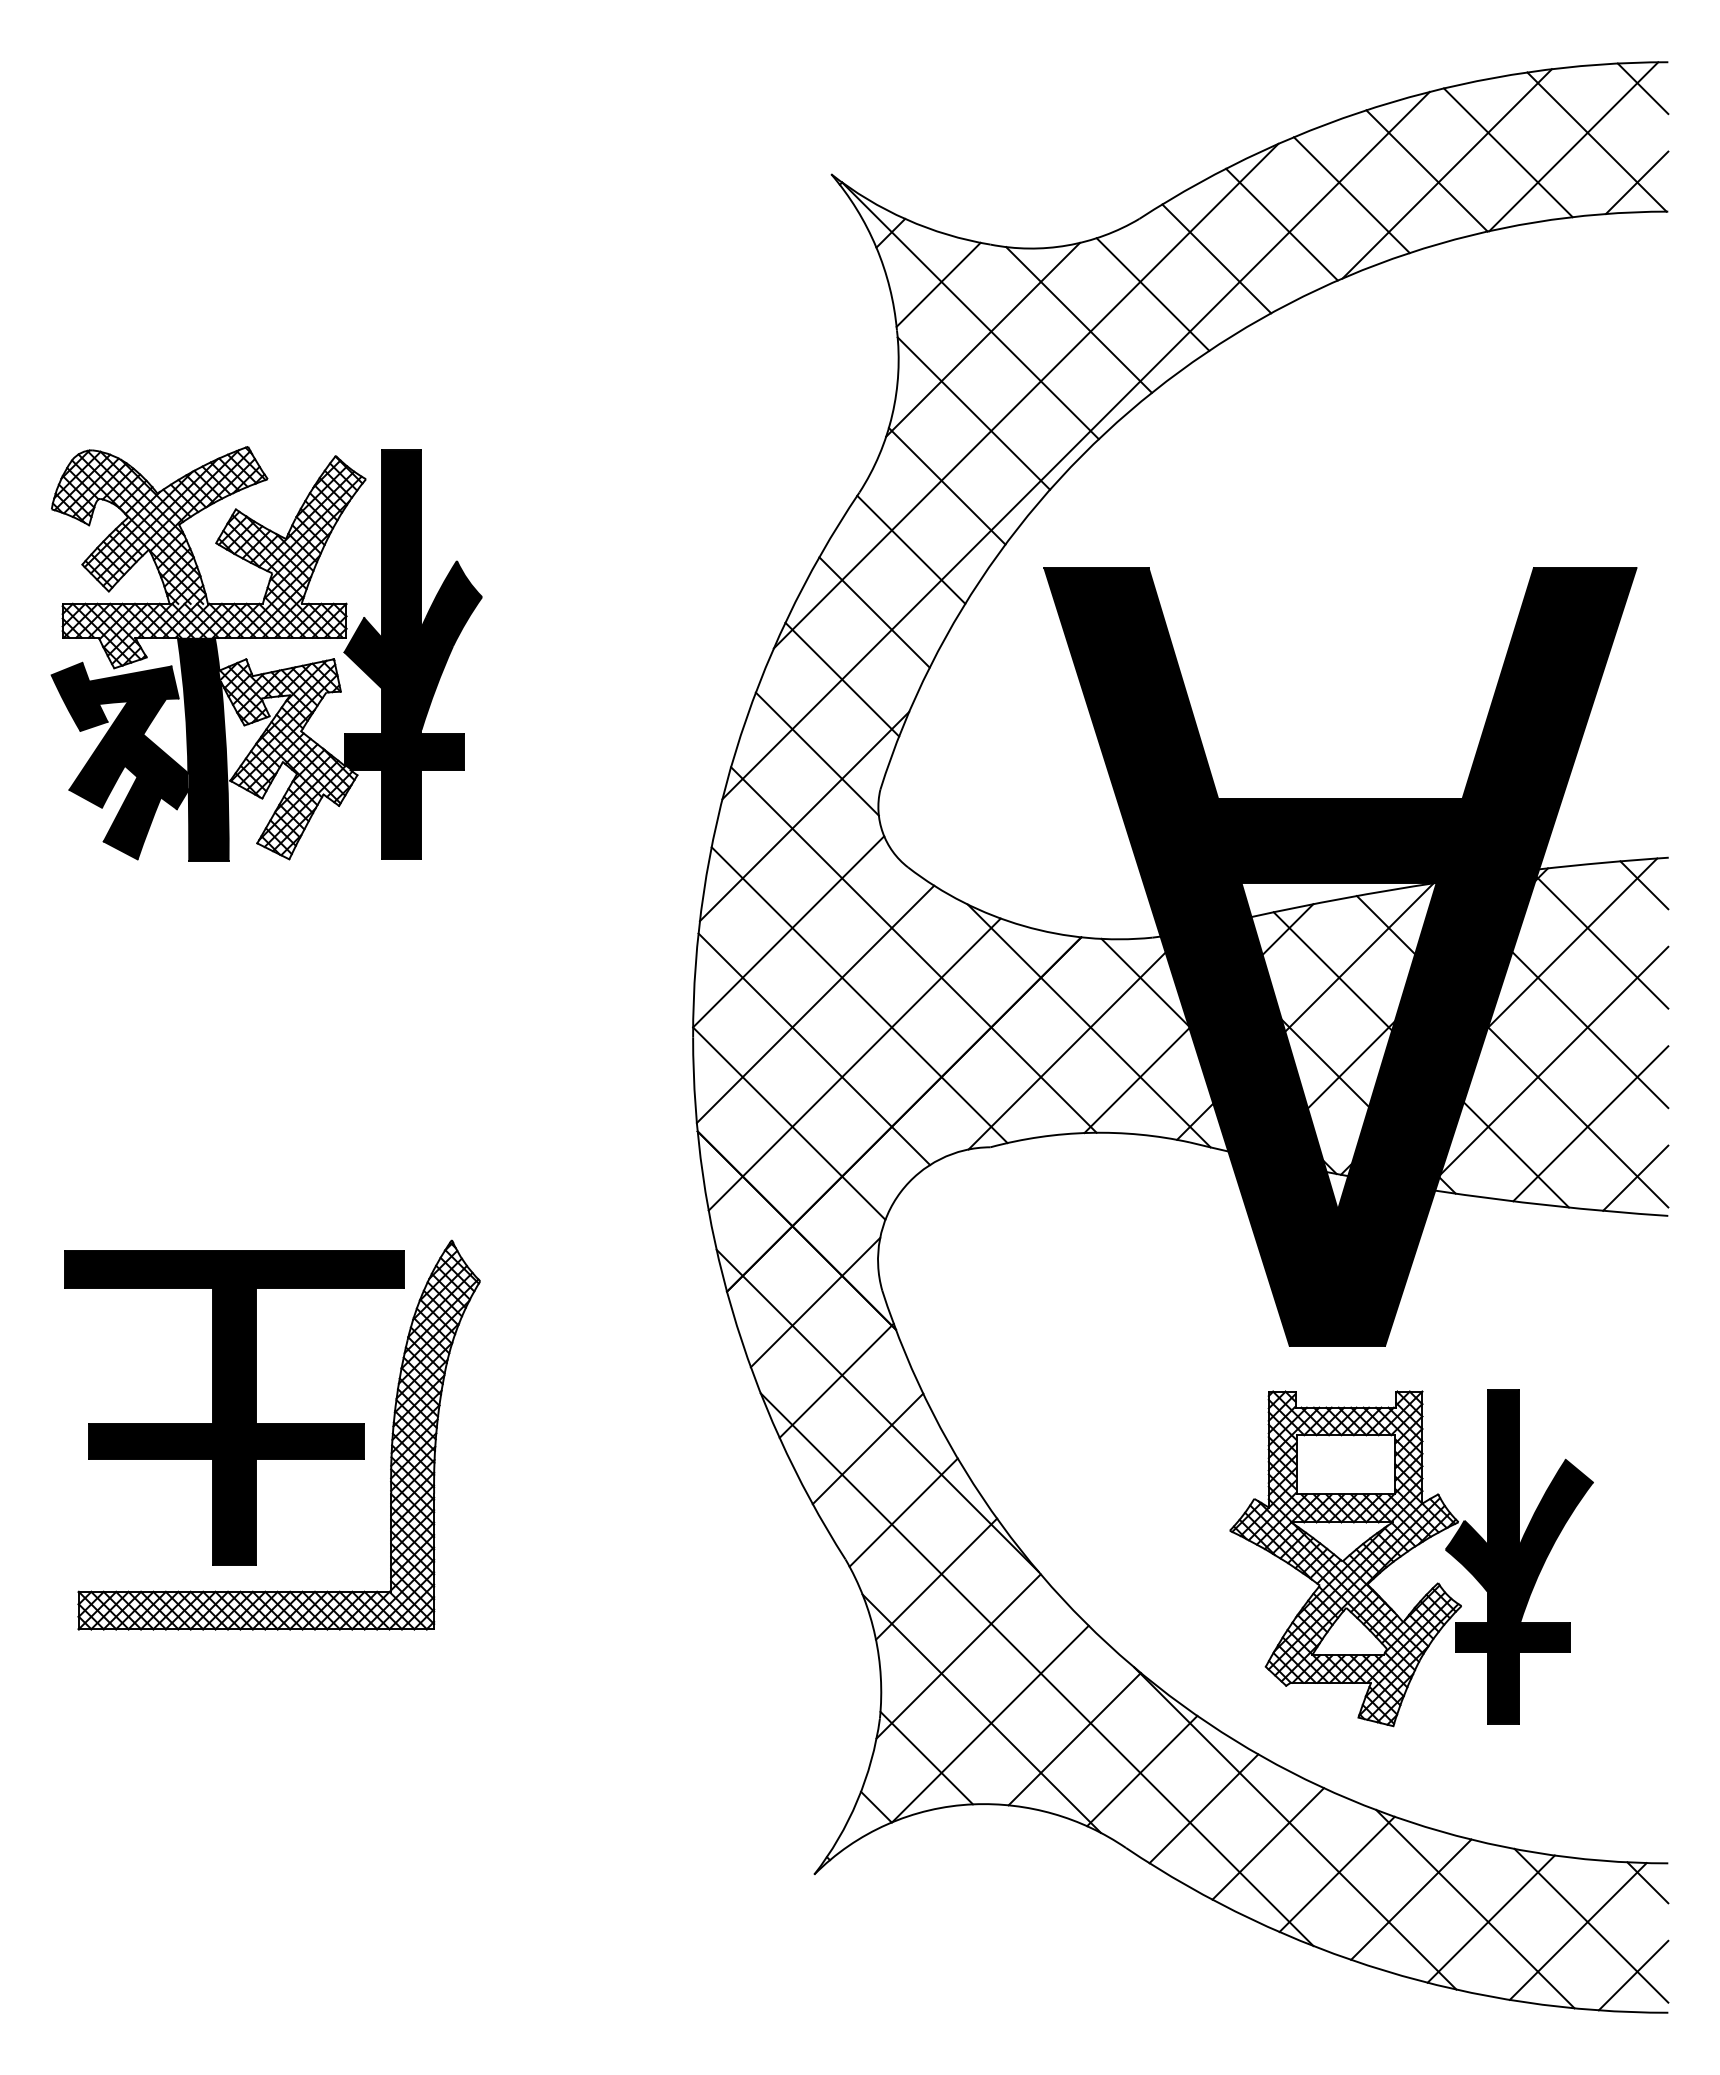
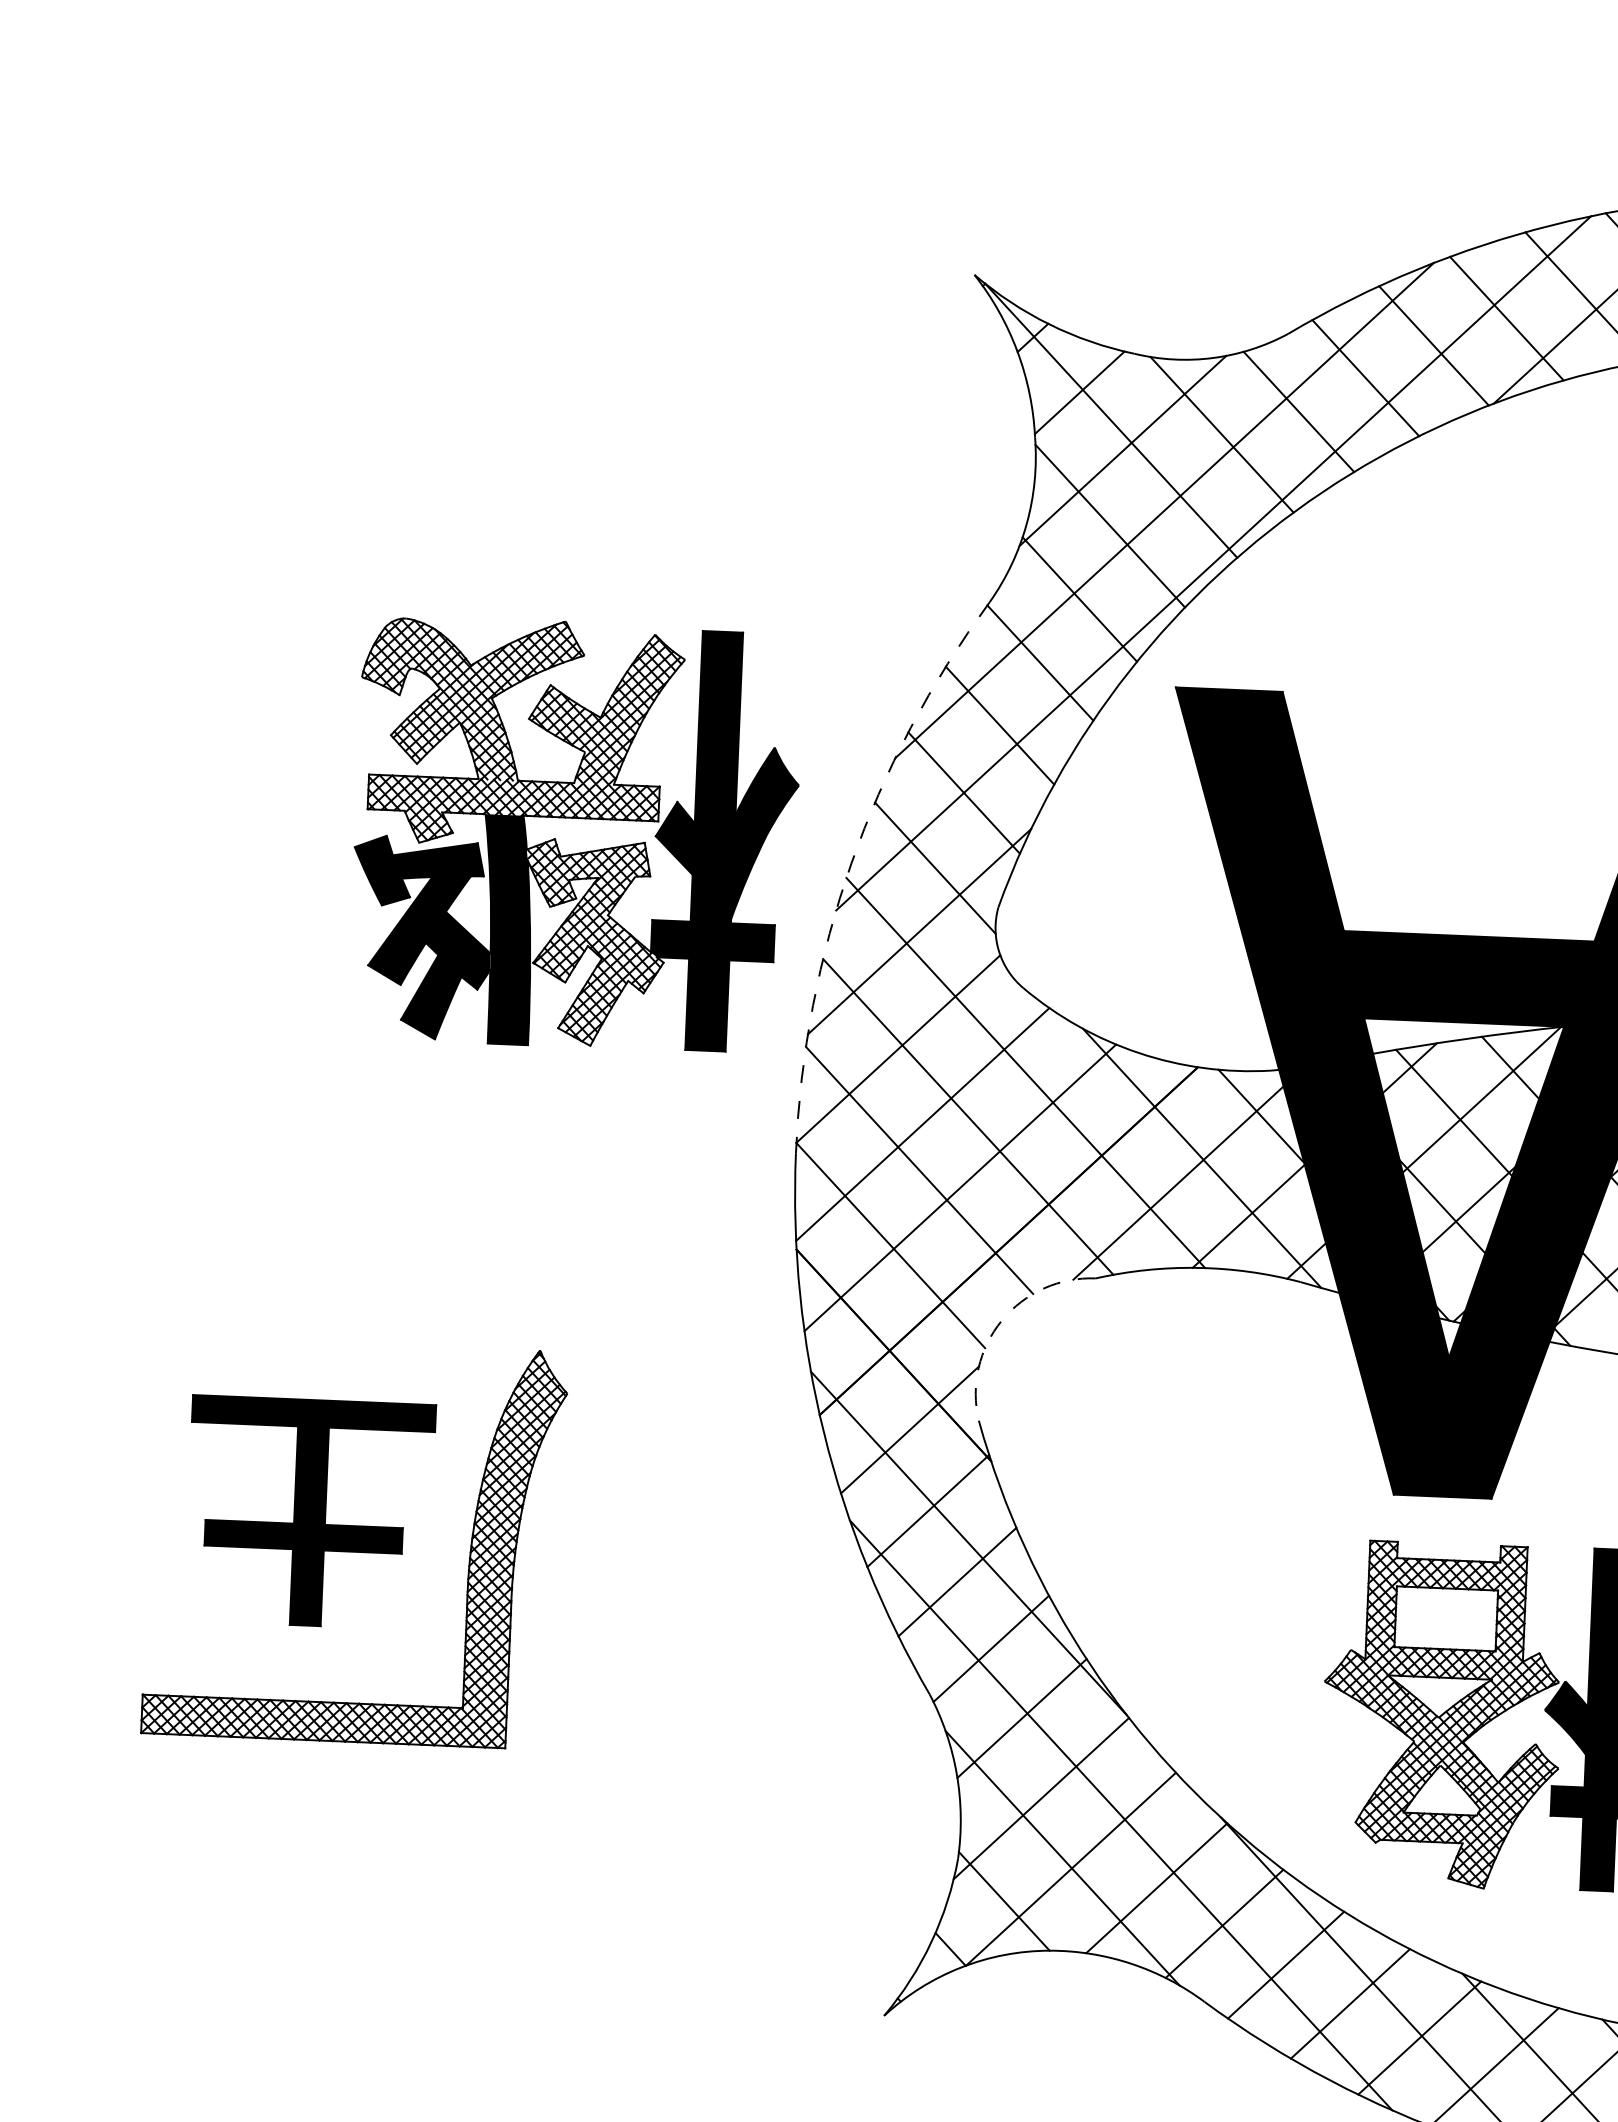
part: (266, 638) -> (576, 818), moved
arc: (735, 752) -> (851, 863), solid -> dashed
arc: (900, 1192) -> (1001, 1320), solid -> dashed
part: (234, 1407) -> (310, 1512), size x0.7

